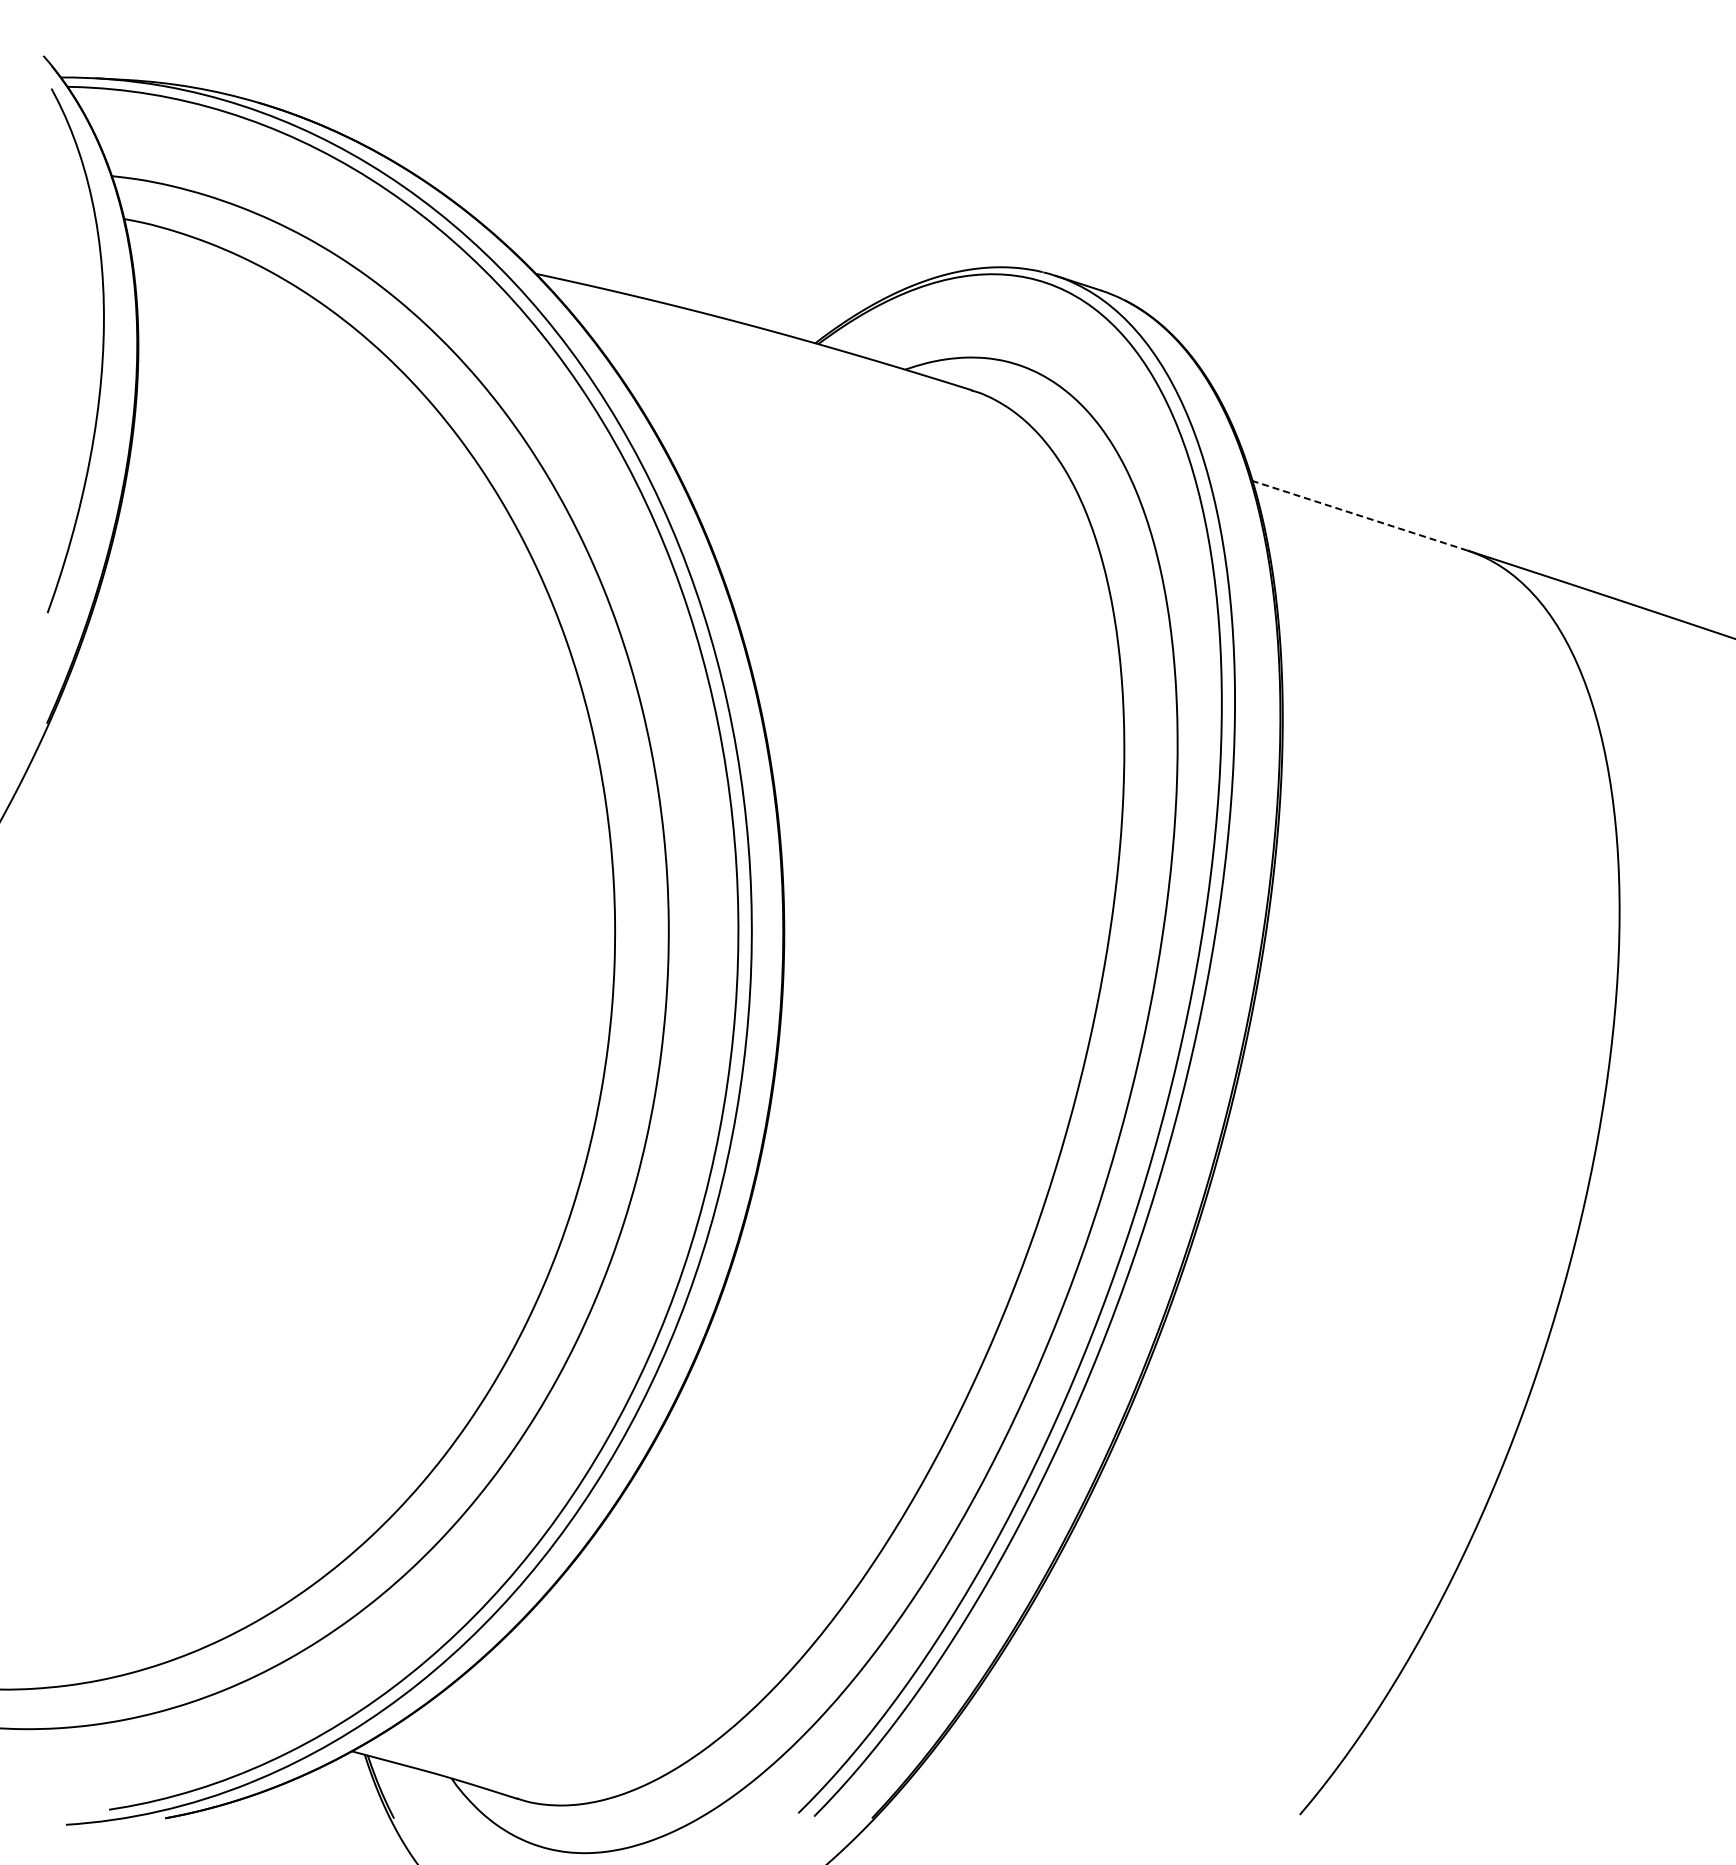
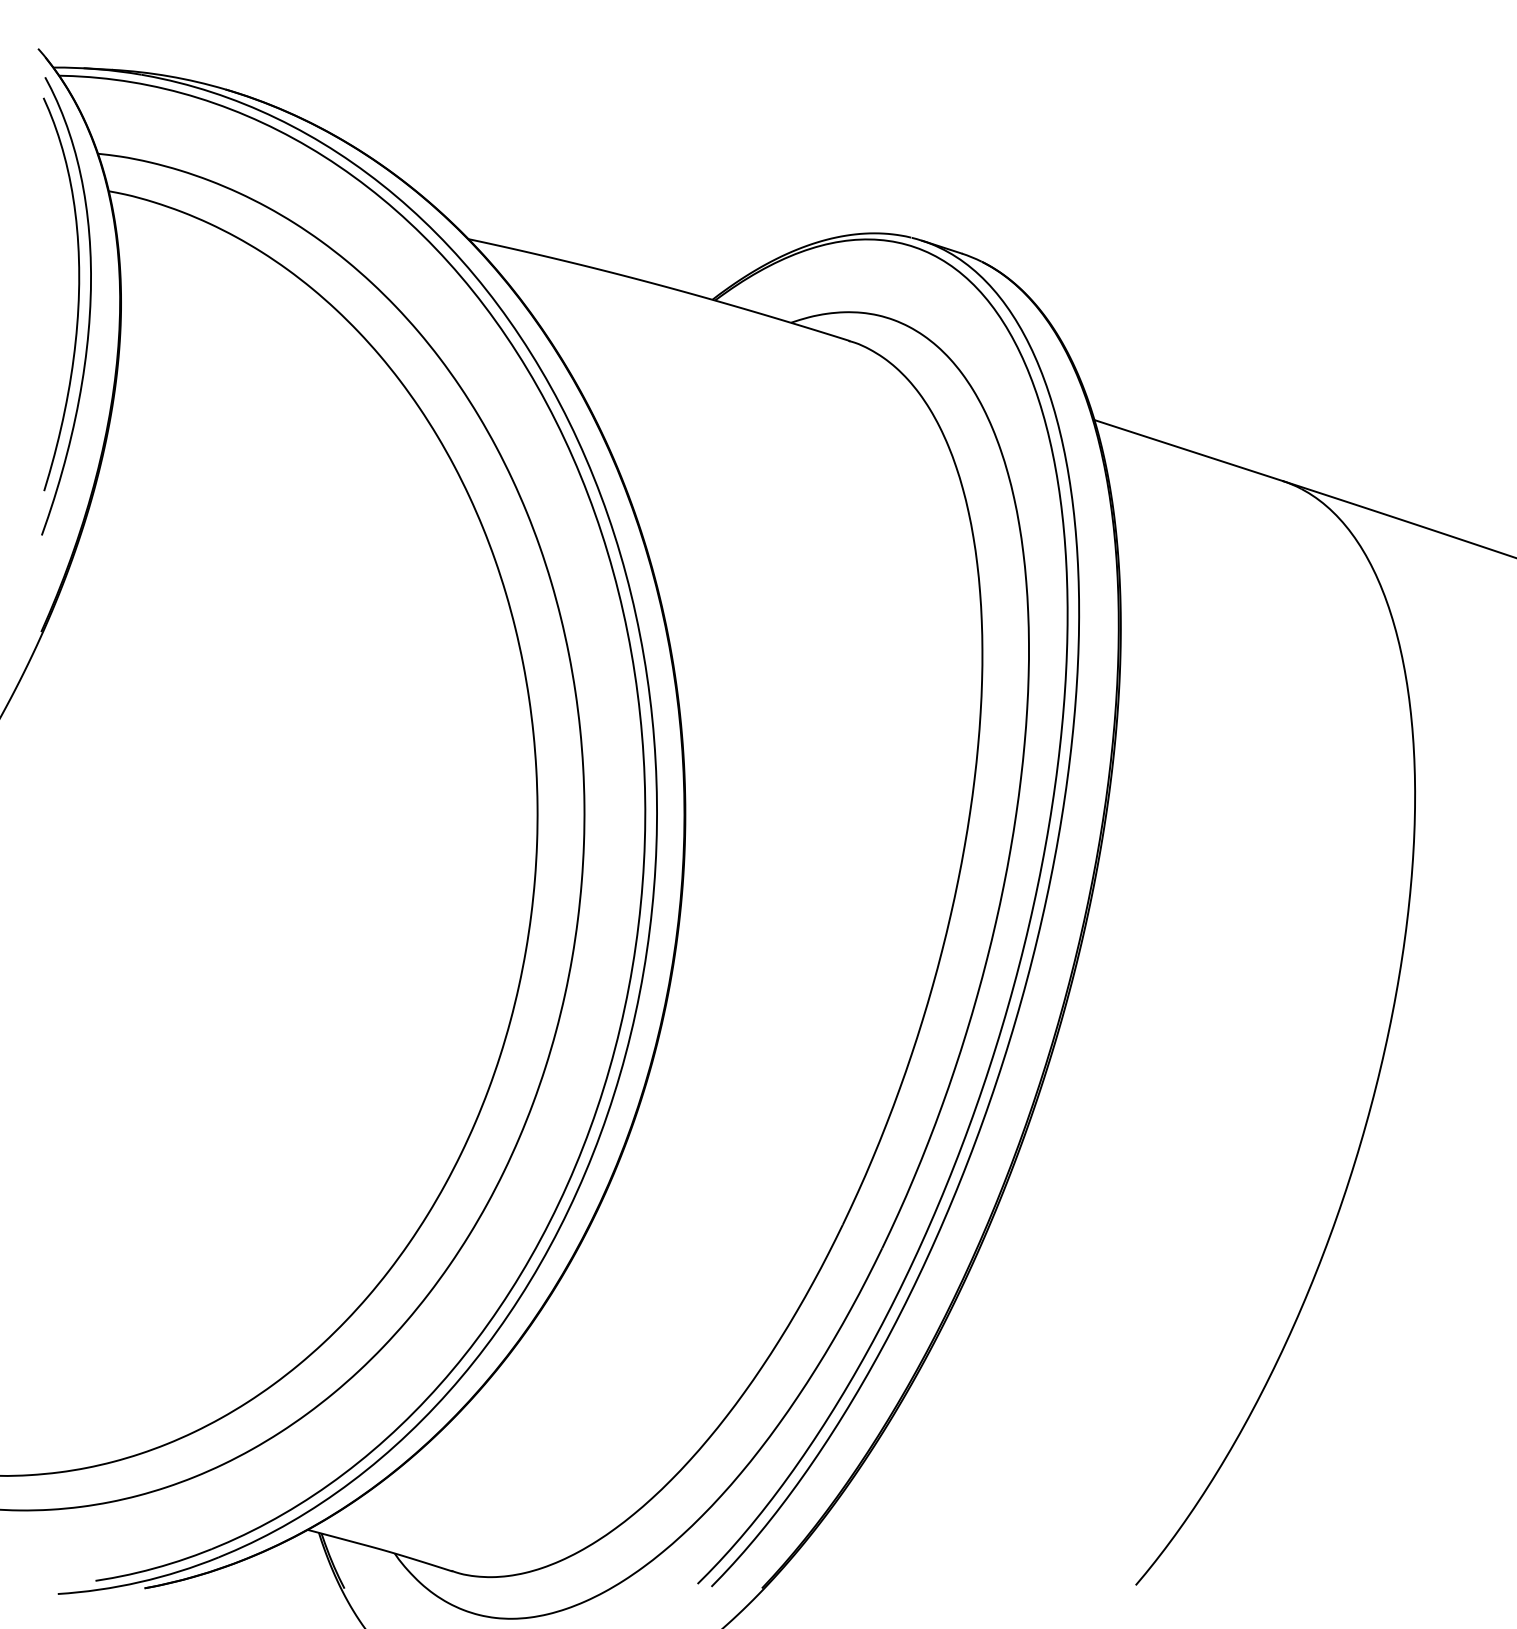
curve: (89, 337) -> (78, 294), added
line: (1359, 515) -> (1187, 450), dashed -> solid

